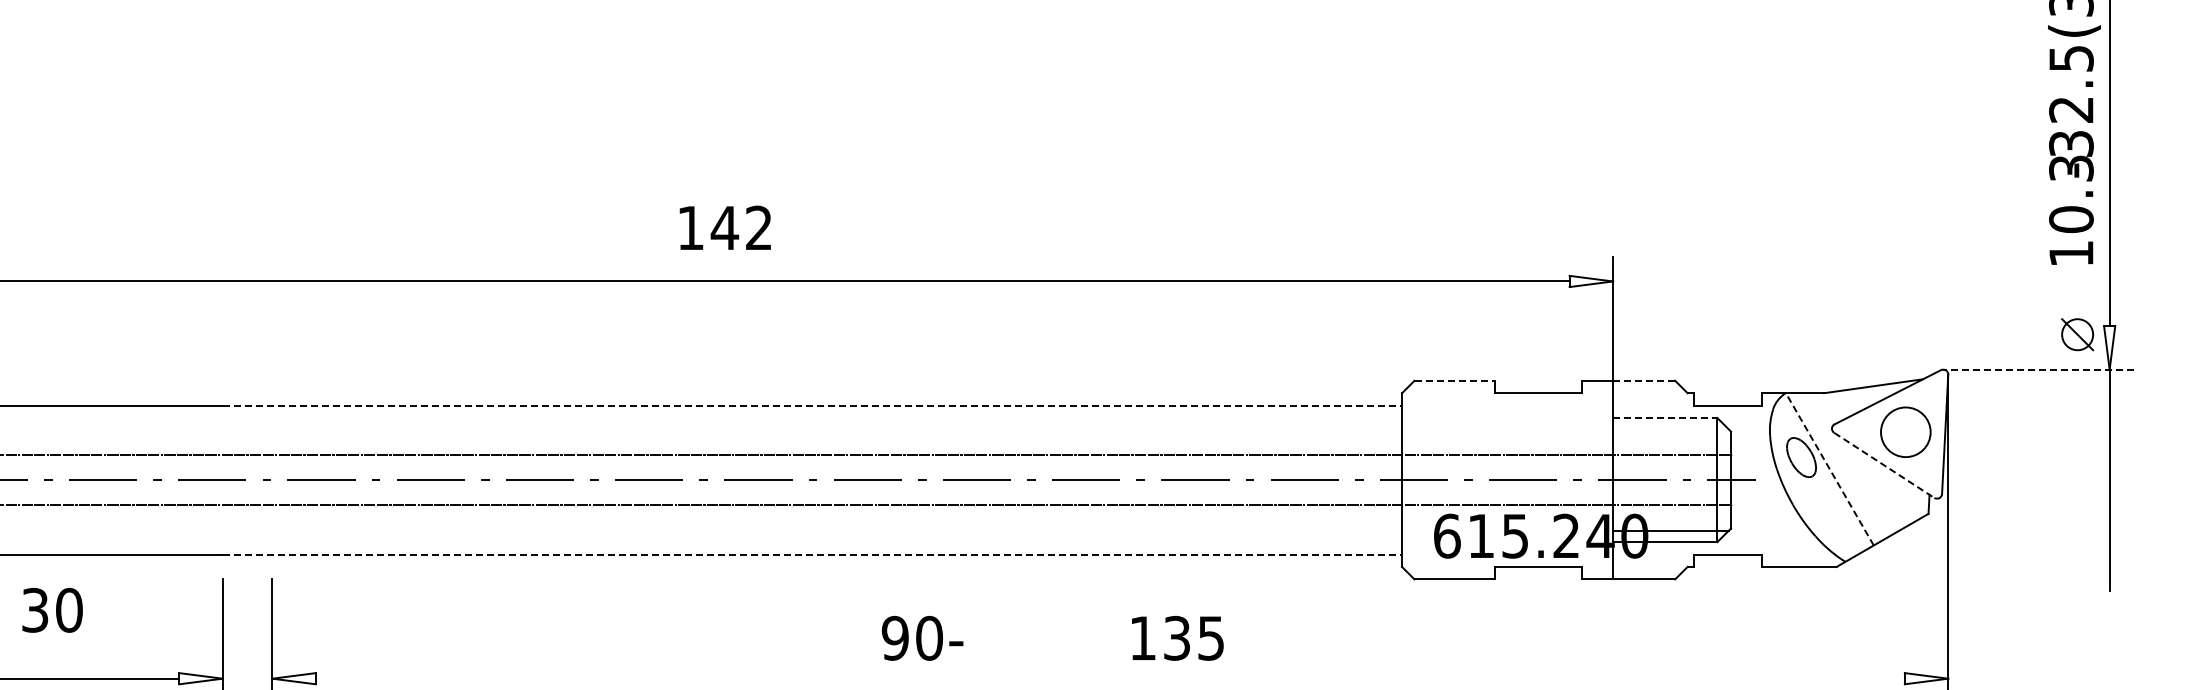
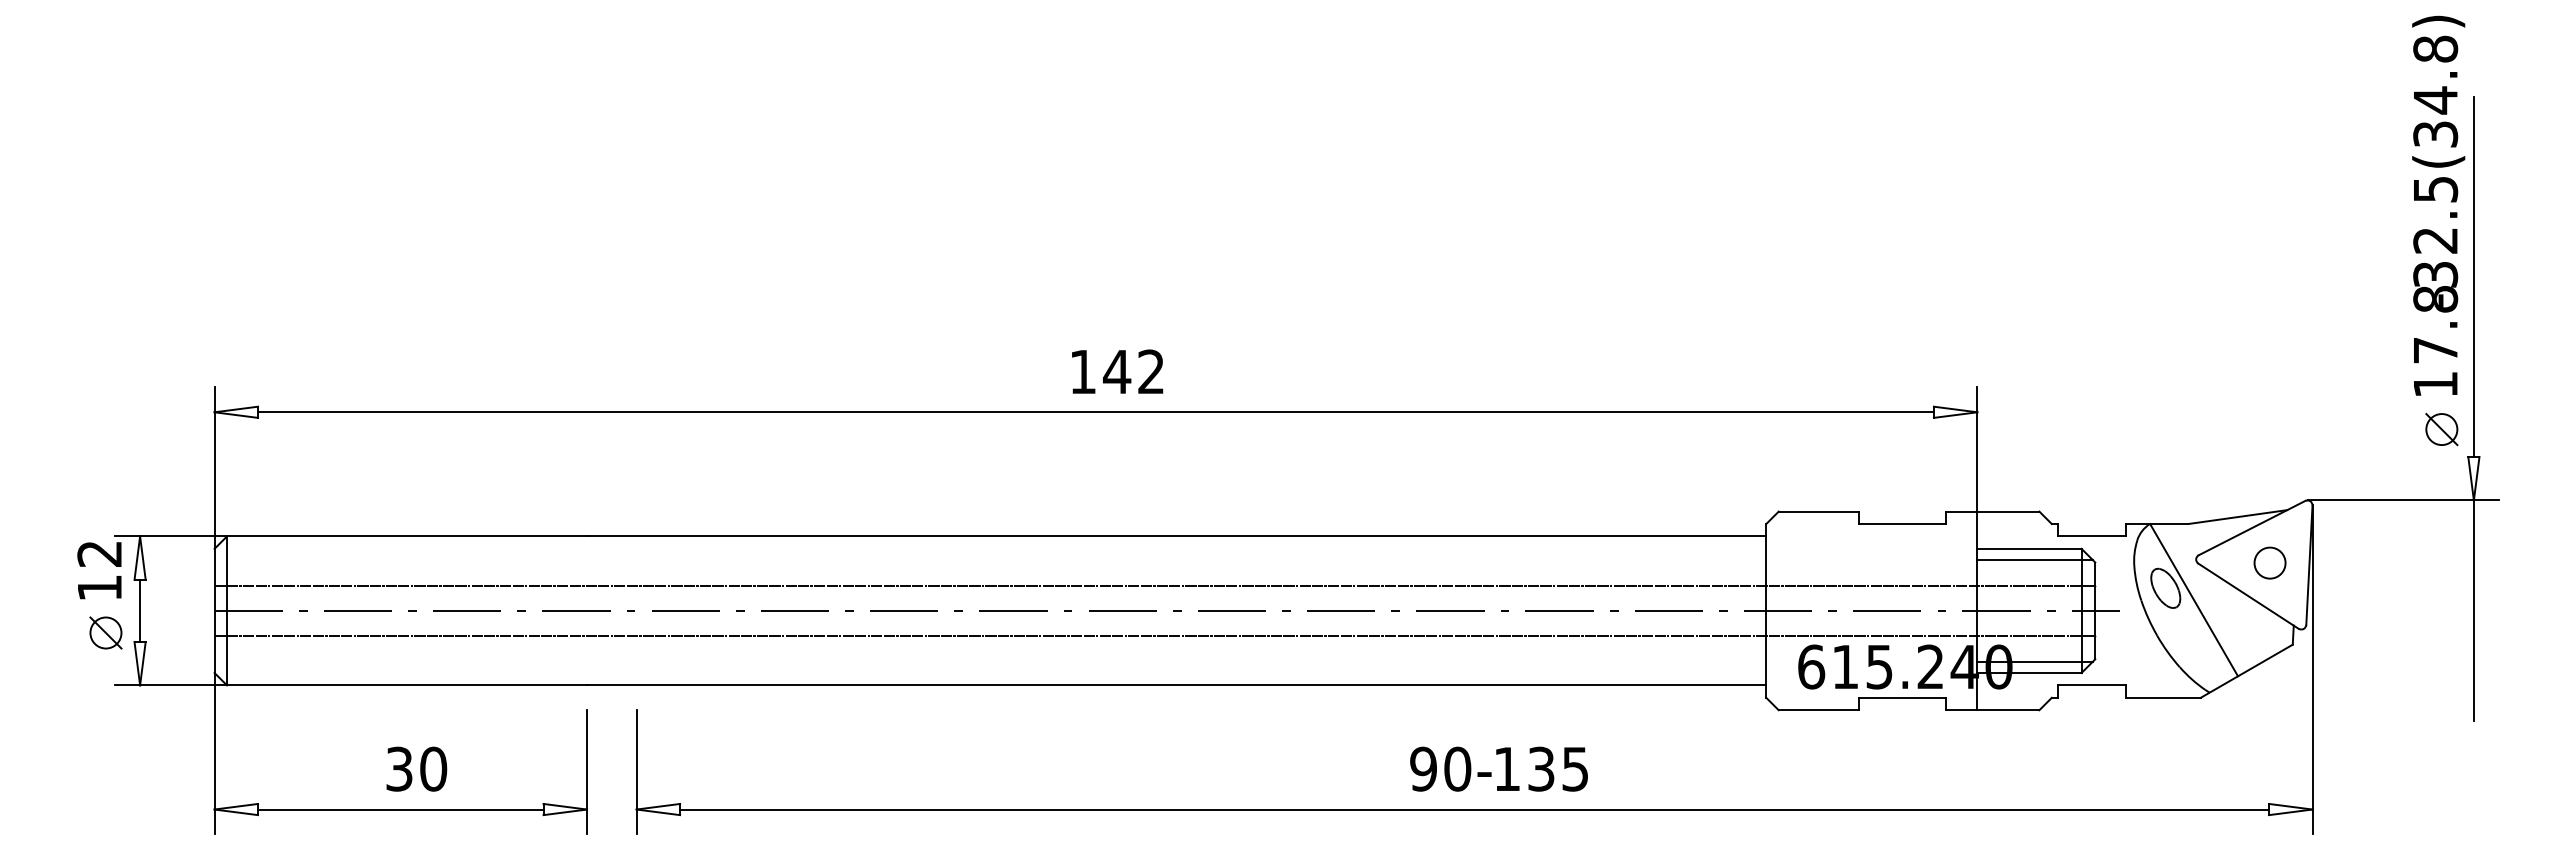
text: (2071, 193) -> (2435, 324), 10.3 -> 17.8
text: (725, 227) -> (1117, 371), moved
part: (2077, 334) -> (2441, 429), moved
line: (2039, 369) -> (2403, 500), dashed -> solid
line: (1455, 380) -> (1819, 511), dashed -> solid
line: (1643, 380) -> (2007, 511), dashed -> solid
line: (812, 405) -> (1176, 536), dashed -> solid
line: (1665, 417) -> (2029, 548), dashed -> solid
line: (1670, 429) -> (2034, 560), added
circle: (1905, 431) -> (2269, 562), size x0.62
line: (1884, 465) -> (2248, 596), dashed -> solid
line: (1830, 469) -> (2194, 600), dashed -> solid
line: (812, 554) -> (1176, 685), dashed -> solid
text: (52, 609) -> (416, 768), moved
text: (922, 637) -> (1450, 768), moved
line: (1110, 678) -> (1474, 809), added

